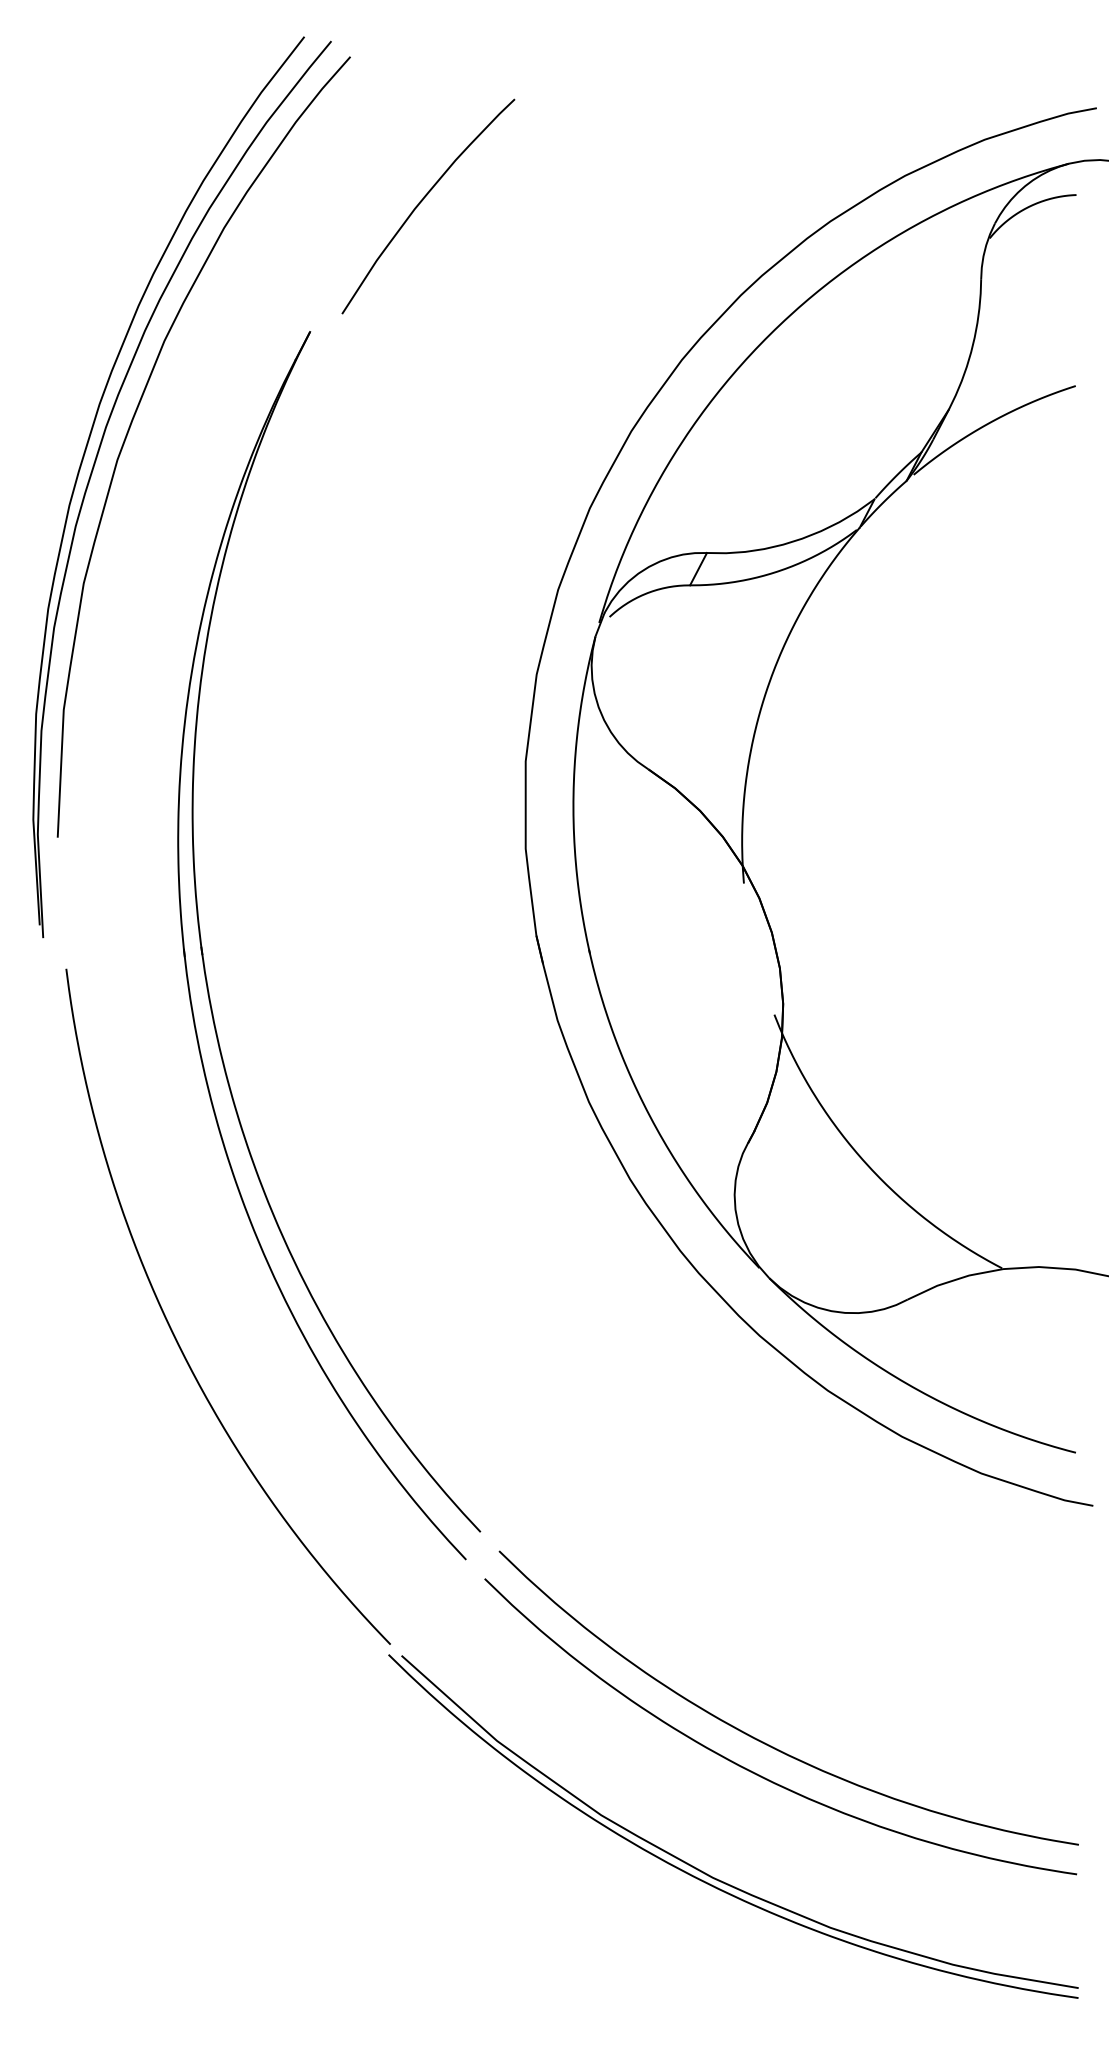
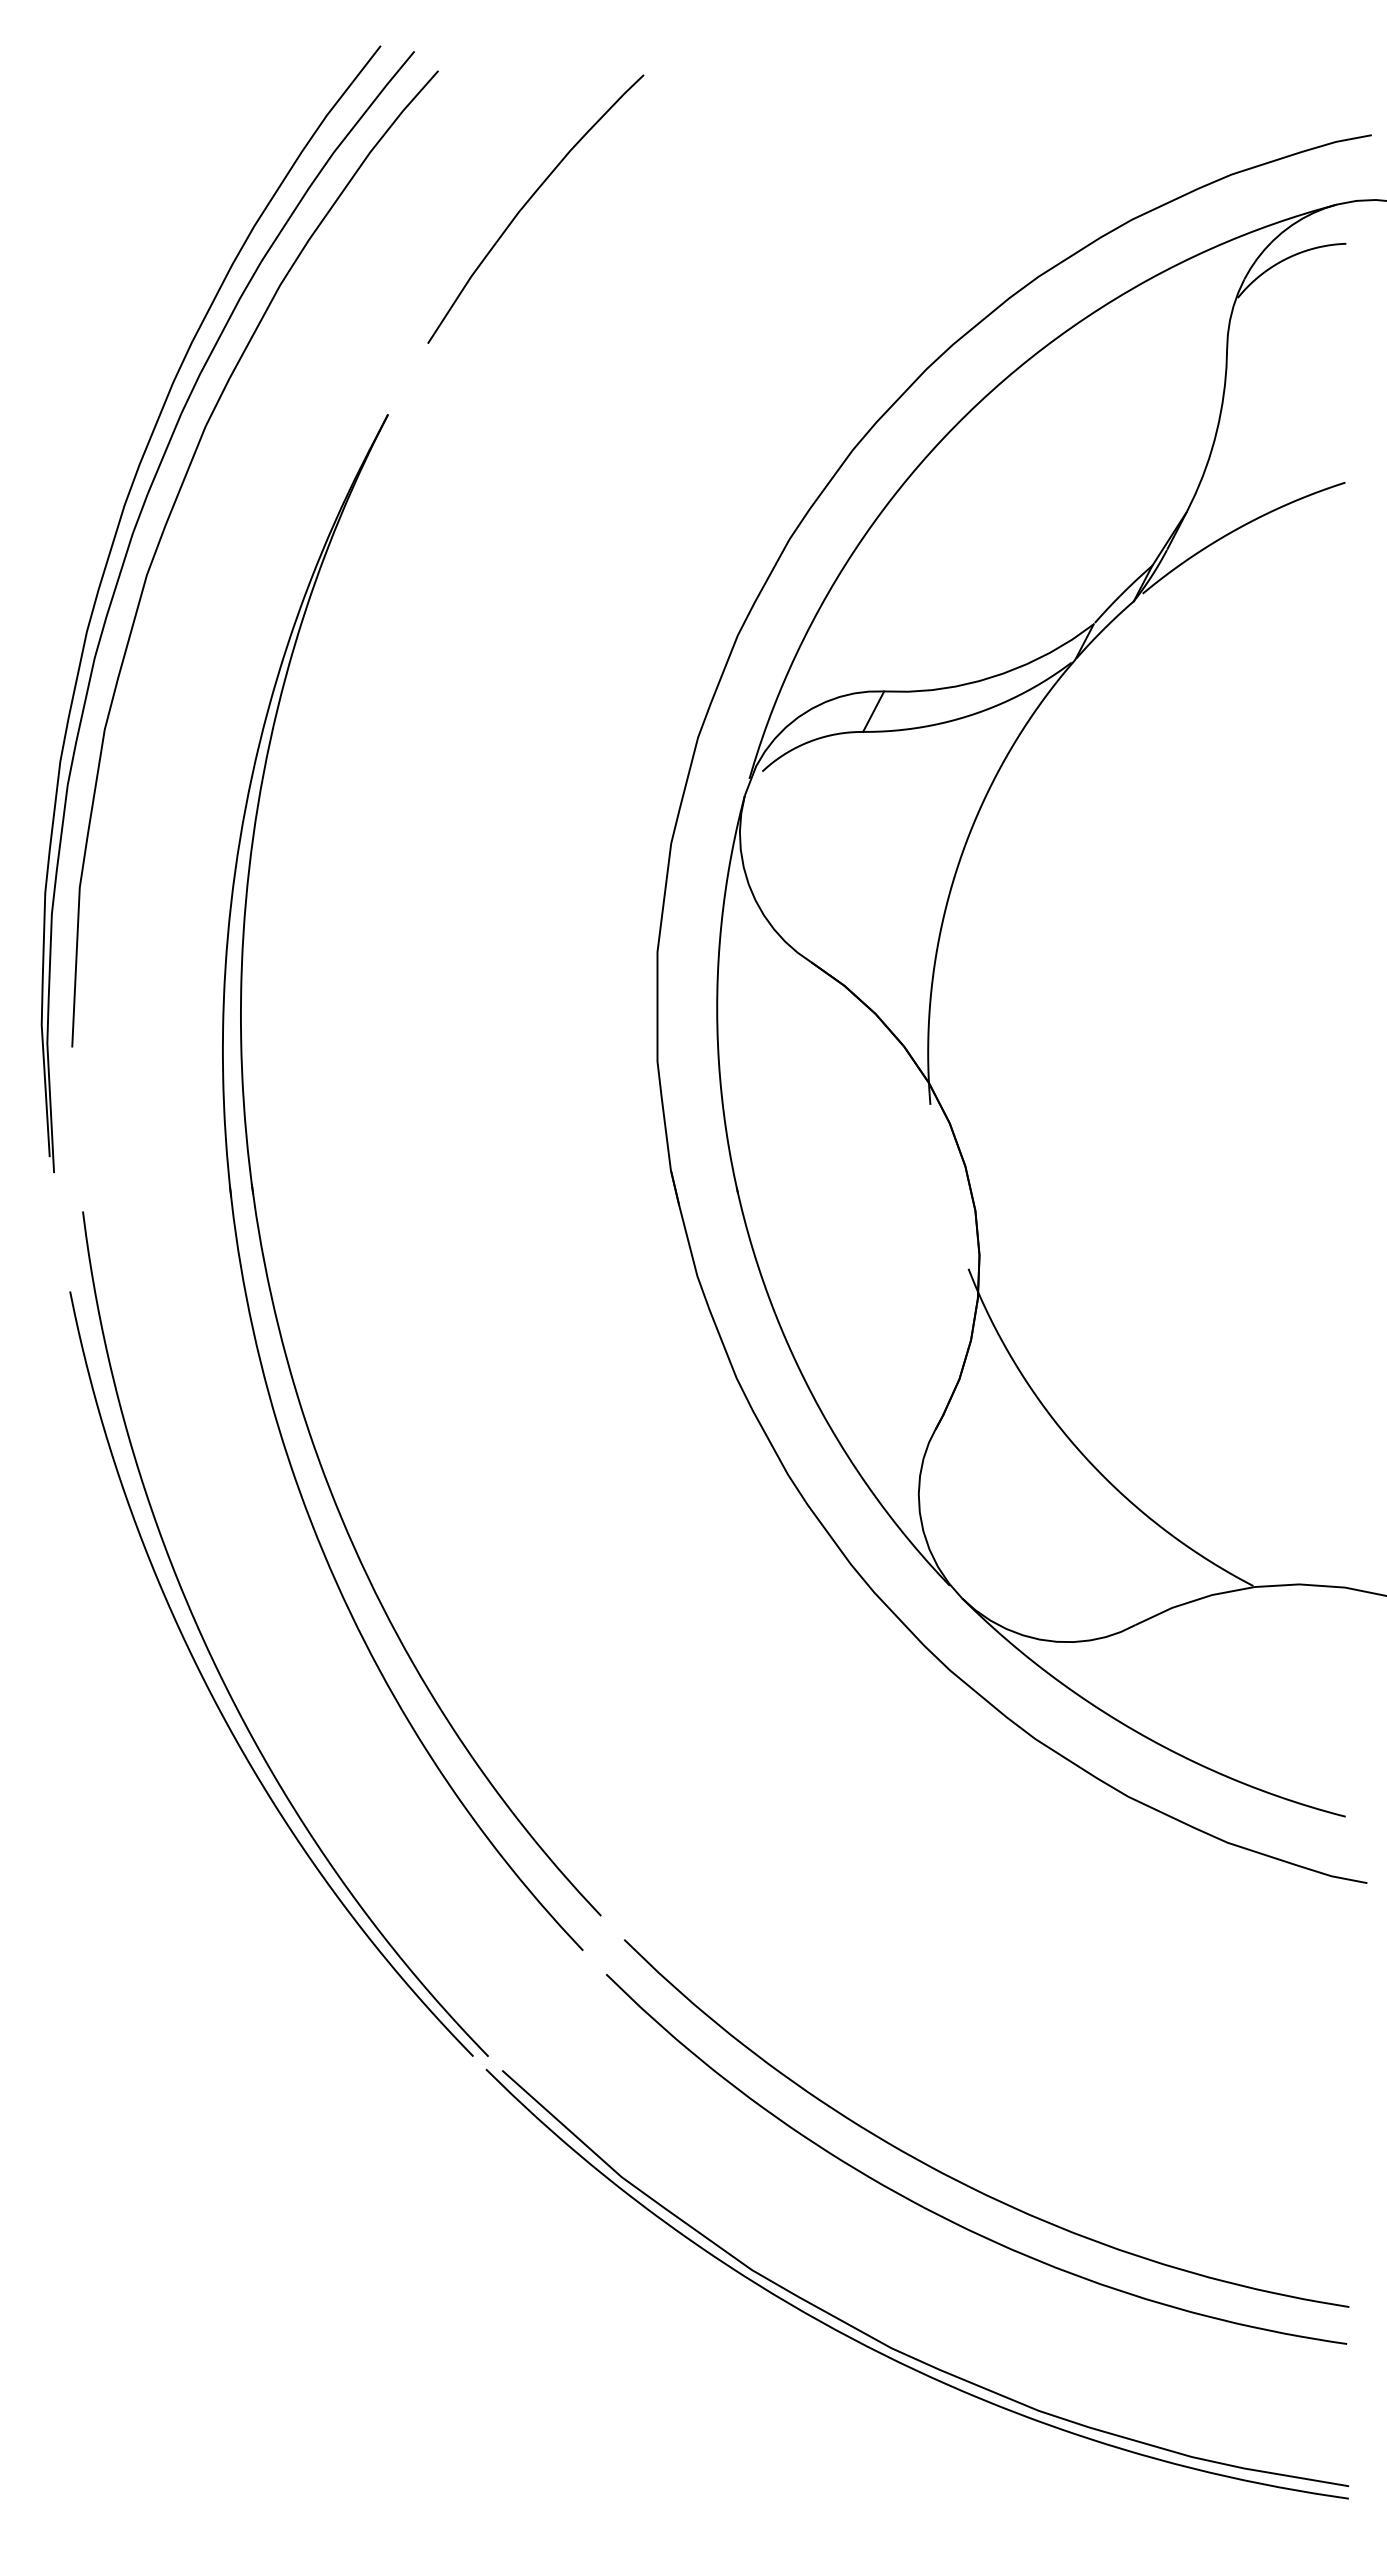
curve: (422, 201) -> (528, 202), moved
curve: (173, 1360) -> (216, 1701), added

